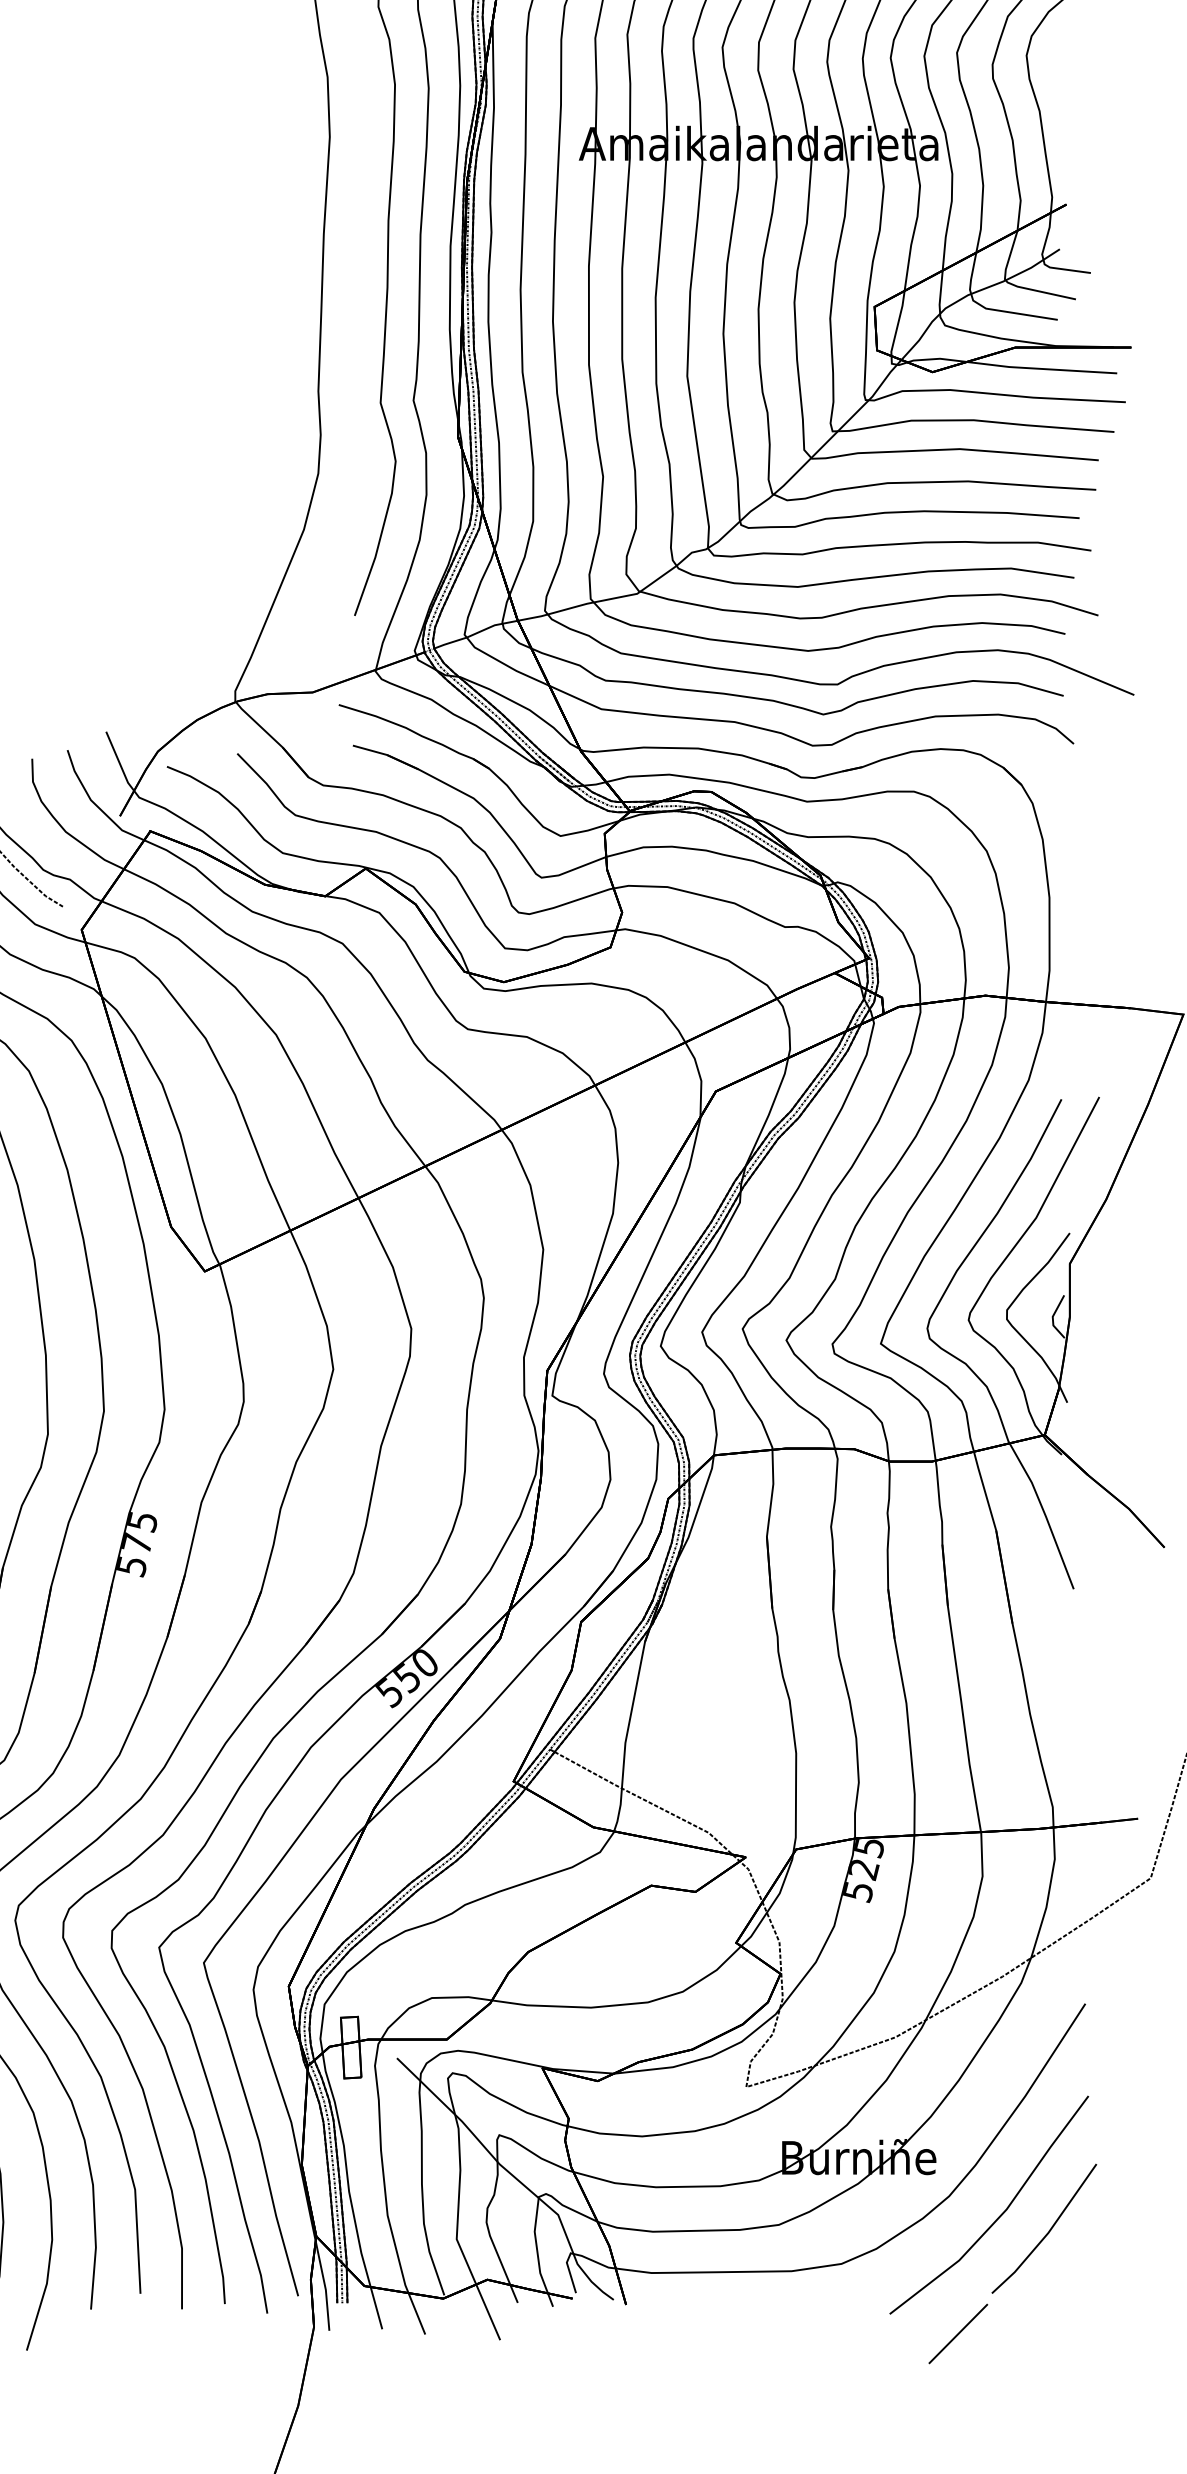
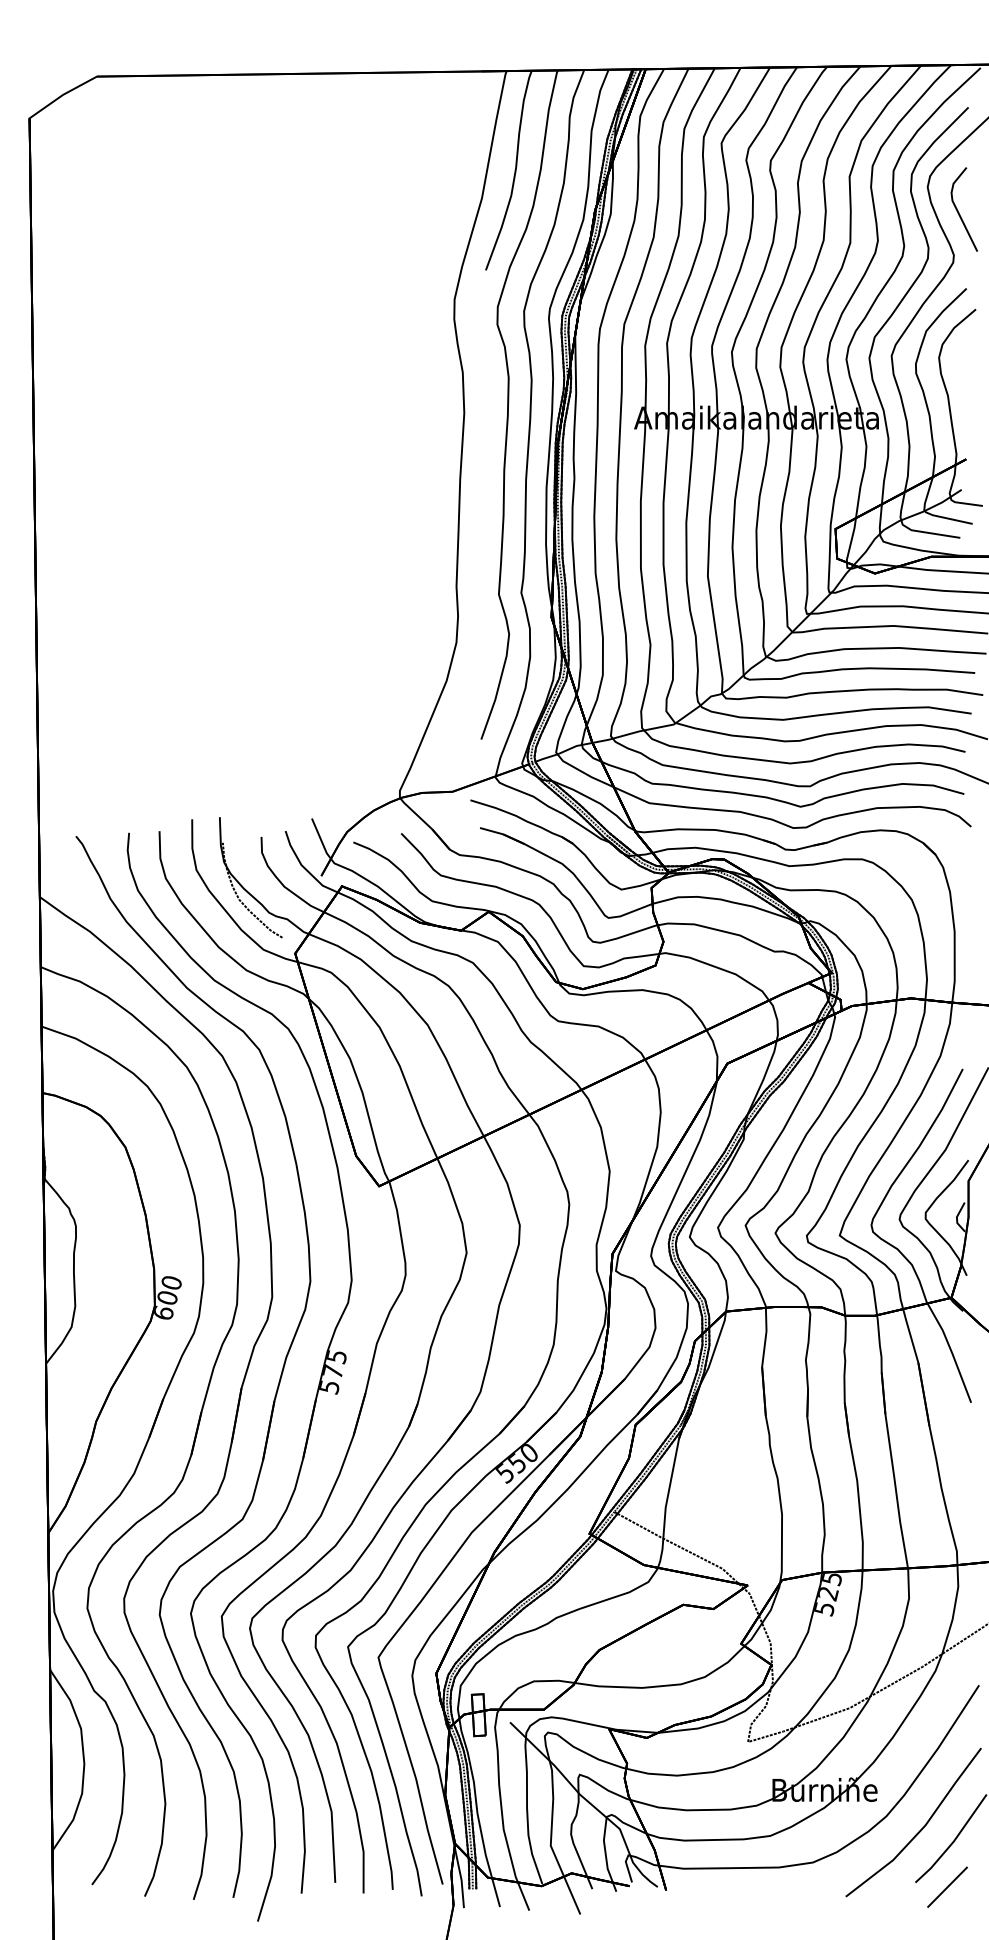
line: (958, 2332) -> (947, 1886), moved

